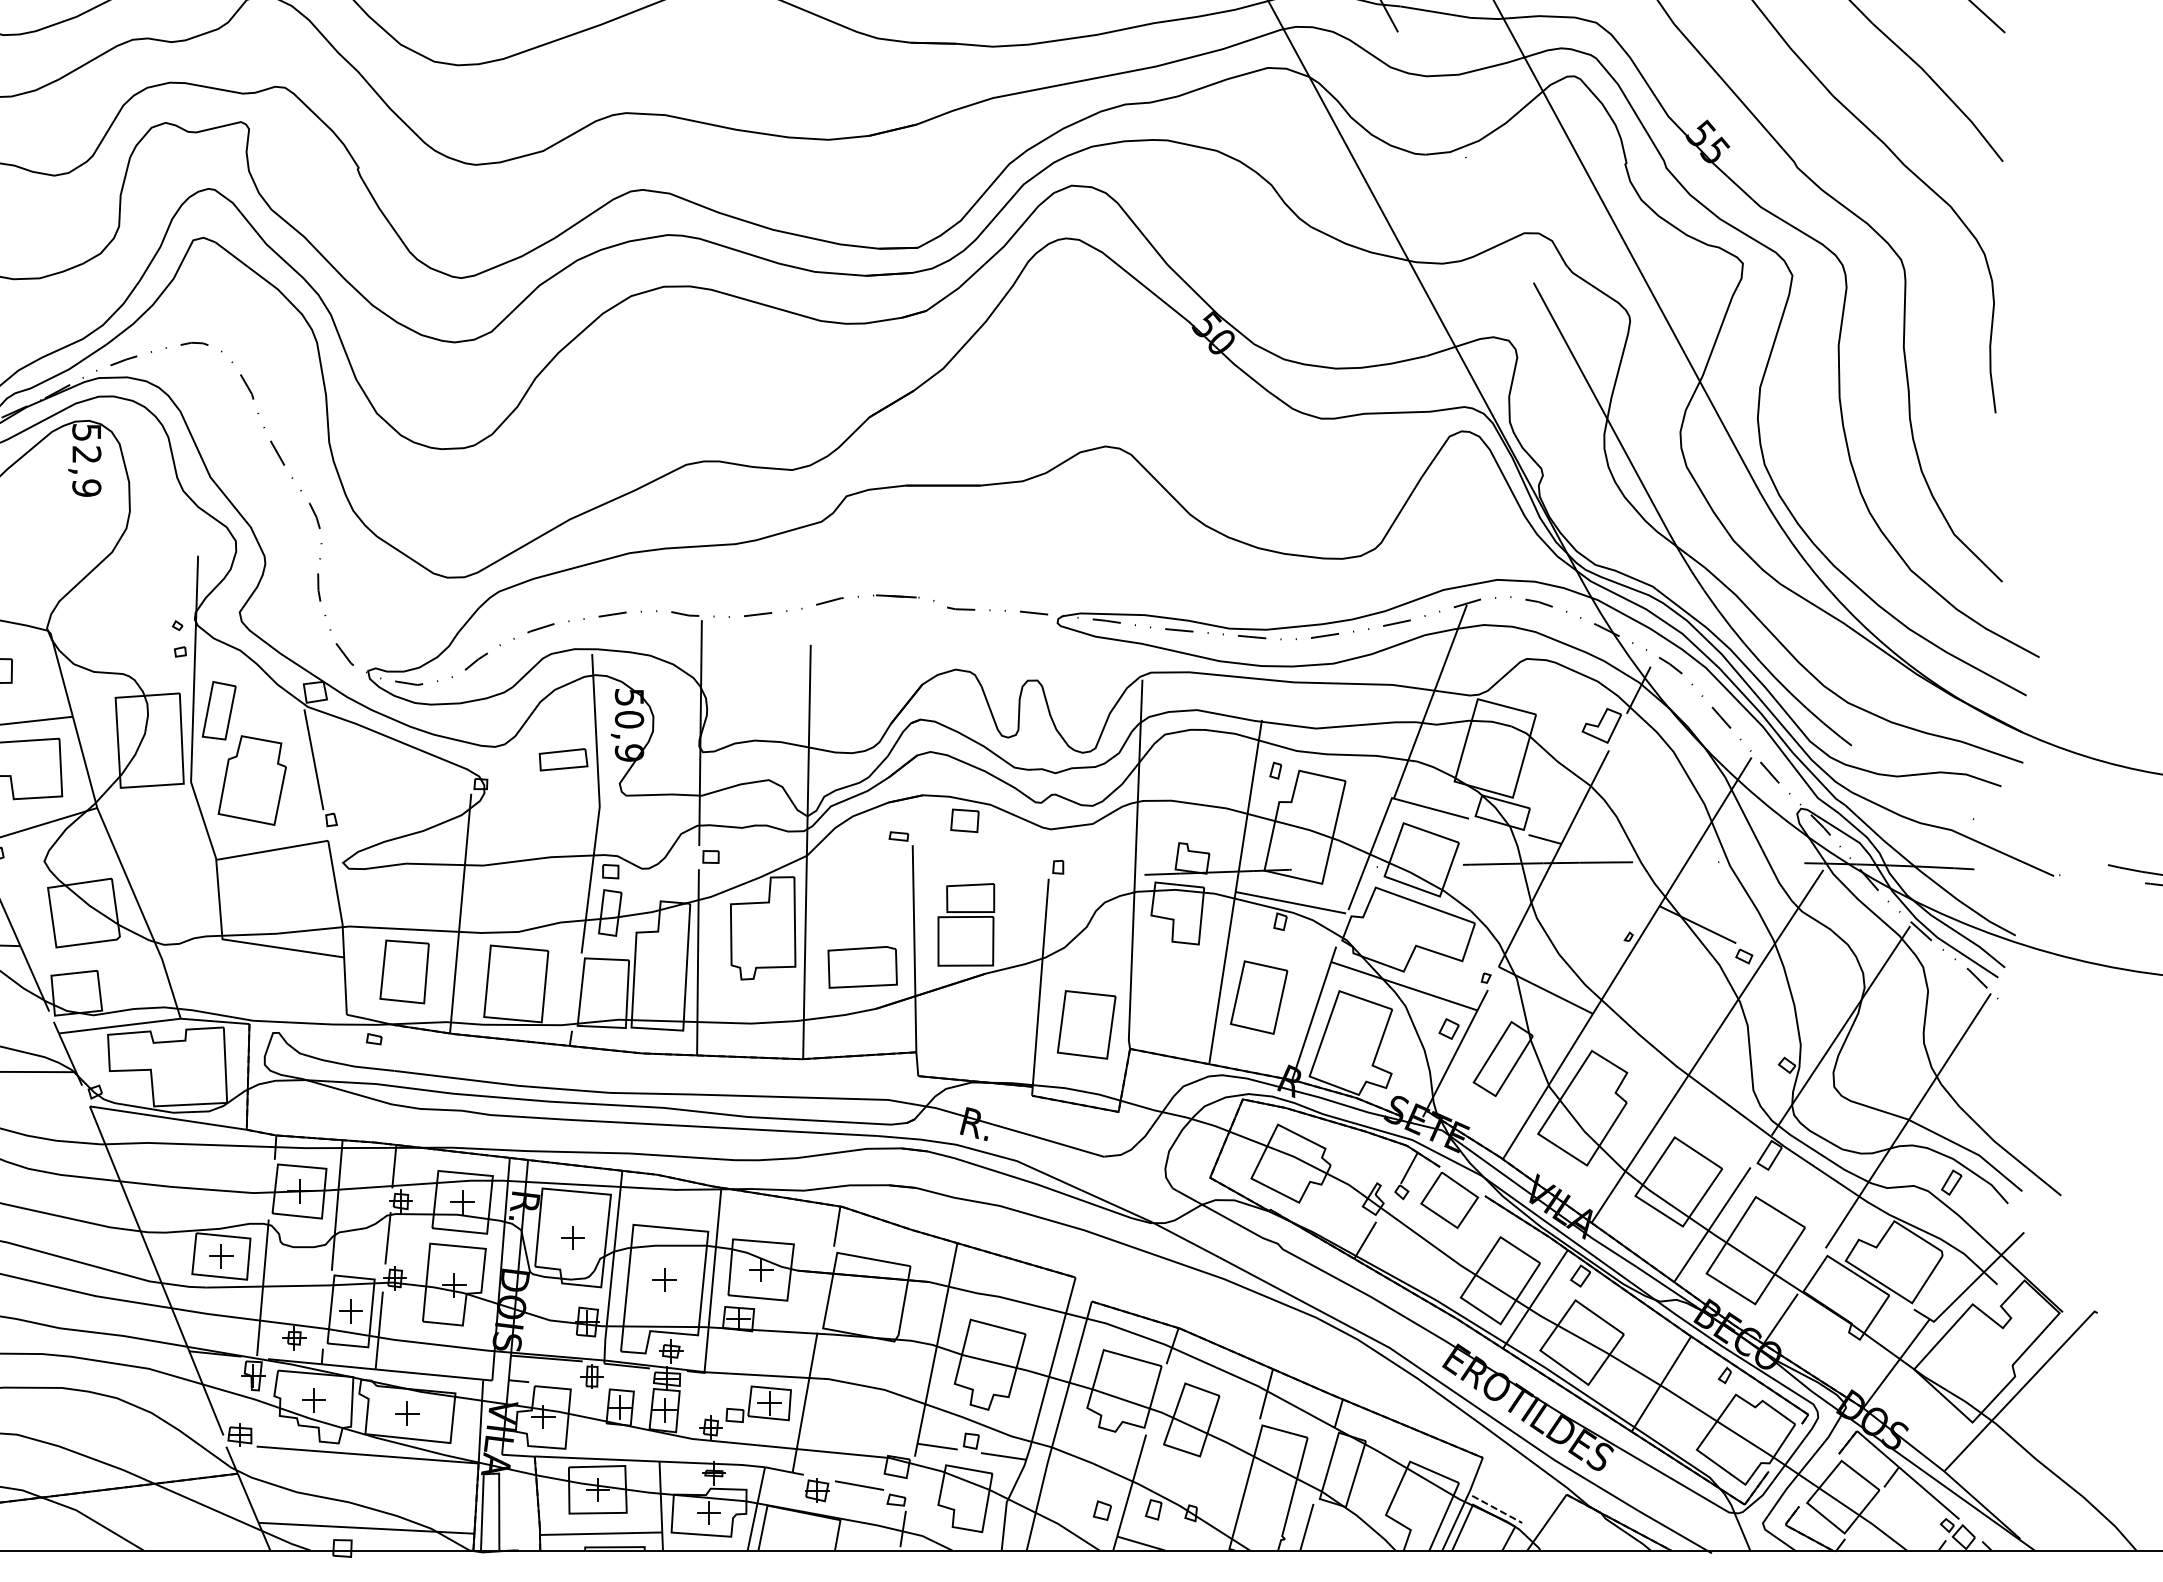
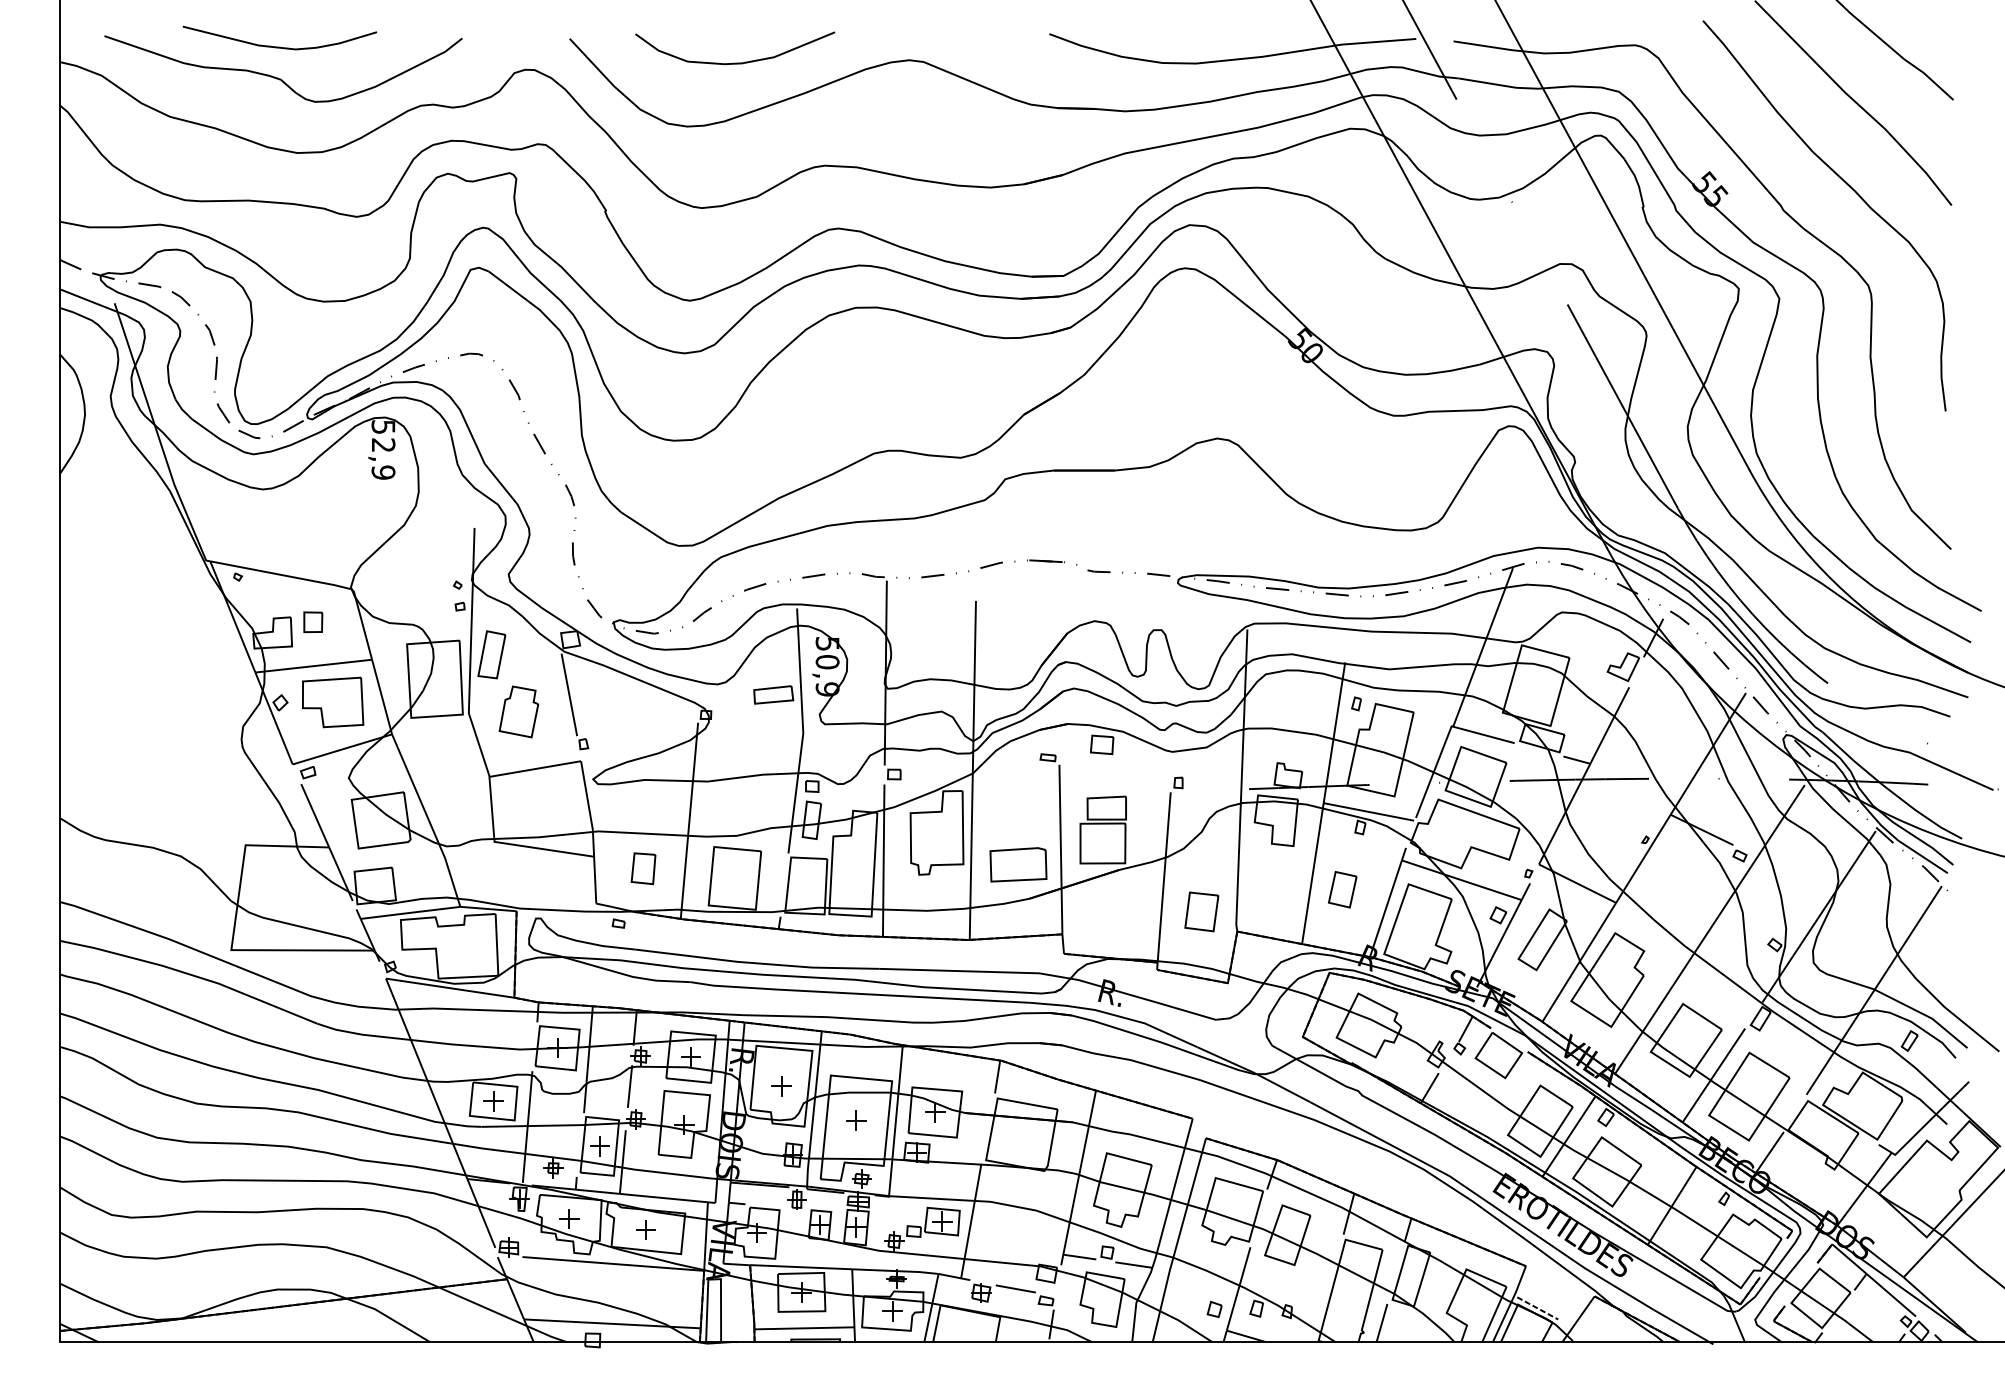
part: (251, 780) -> (518, 711), size x0.7
part: (404, 971) -> (643, 868), size x0.6
part: (1258, 997) -> (1342, 889), size x0.6
part: (1086, 1024) -> (1201, 911), size x0.7

